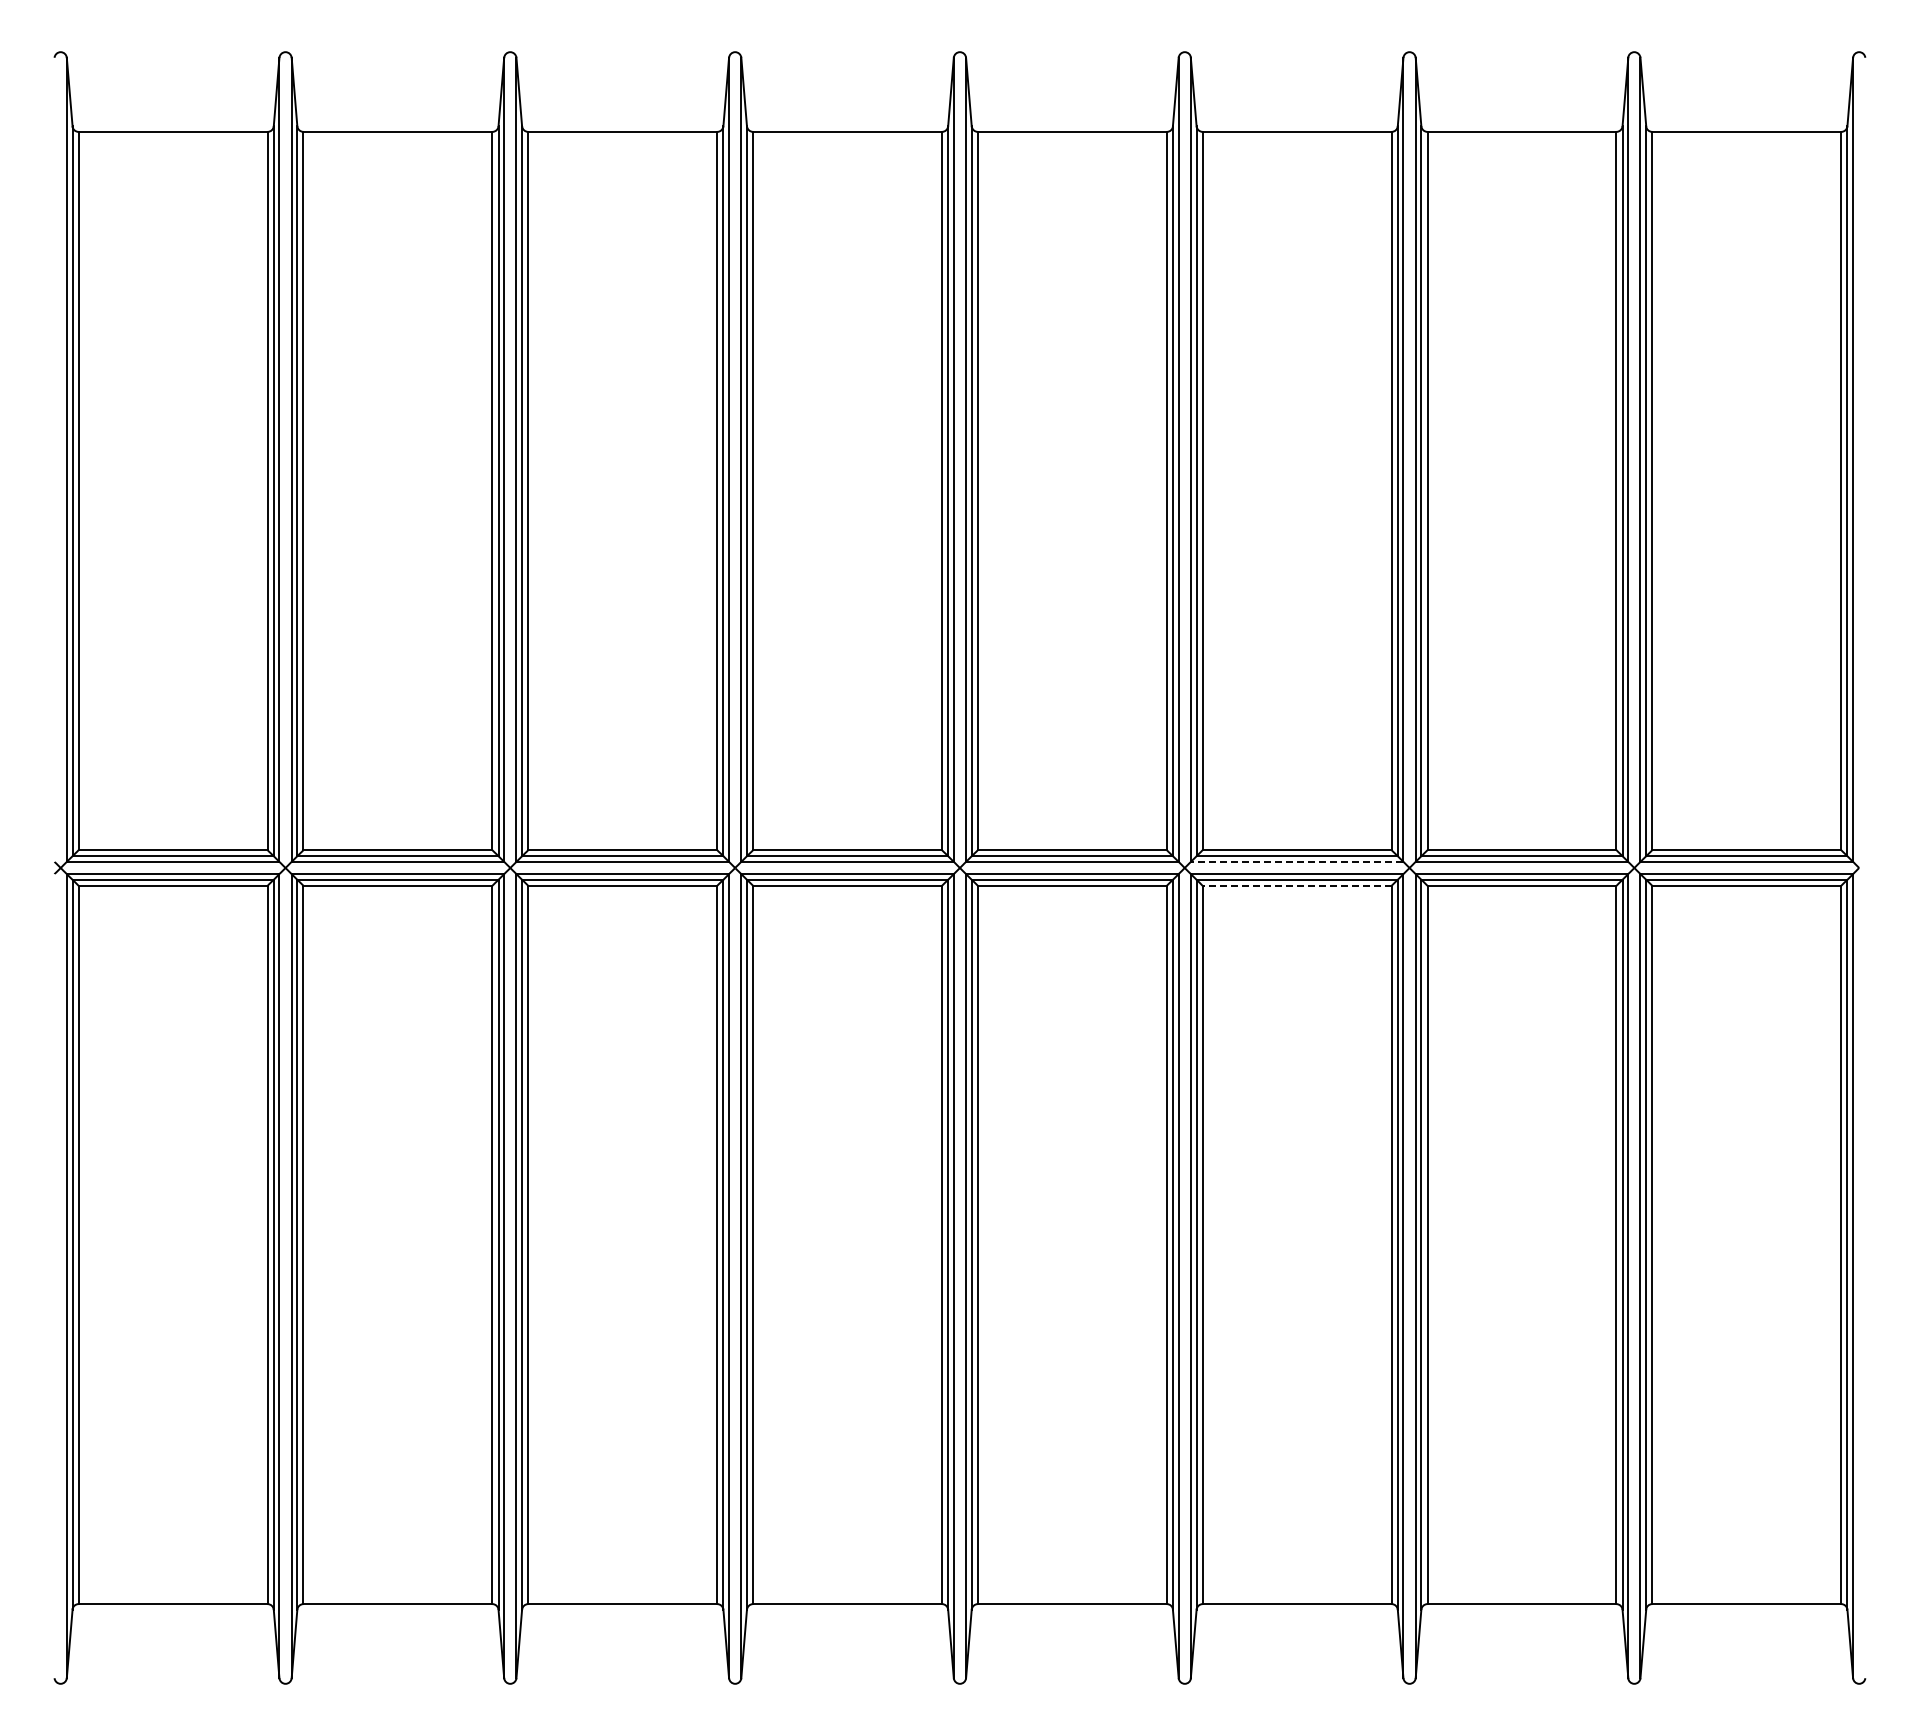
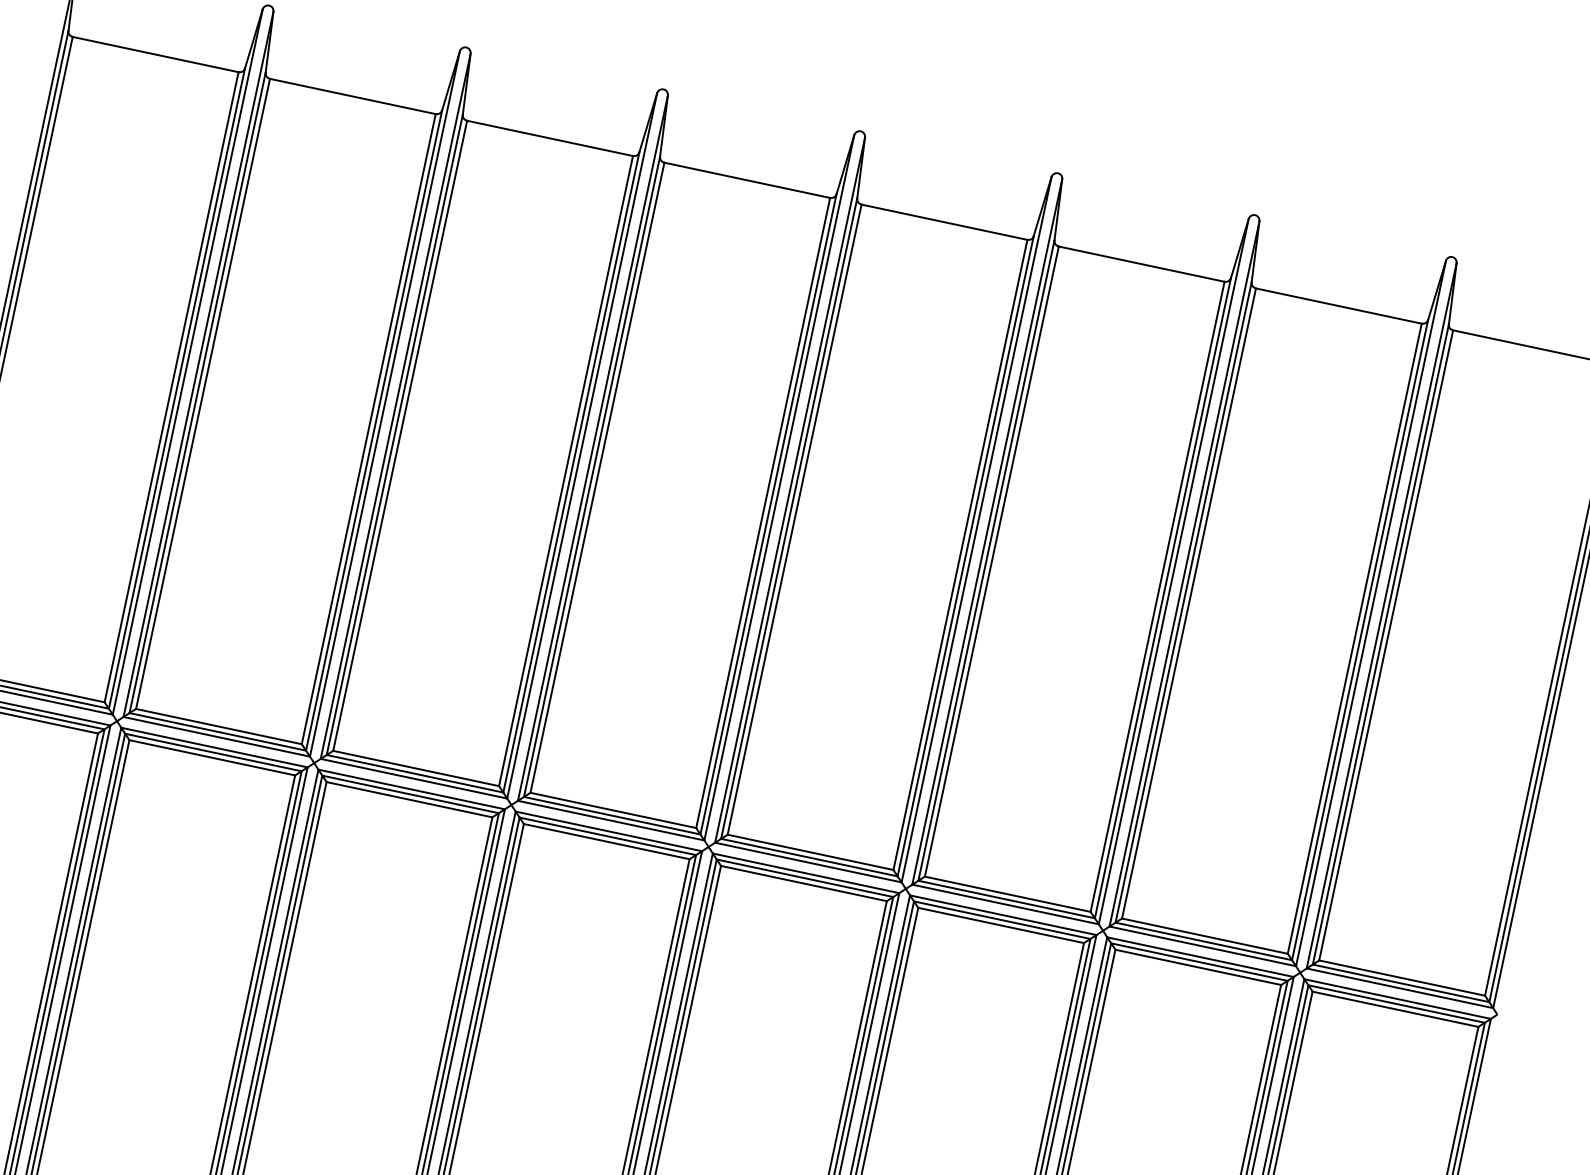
line: (1296, 861) -> (1005, 904), dashed -> solid
line: (1296, 885) -> (1000, 925), dashed -> solid

